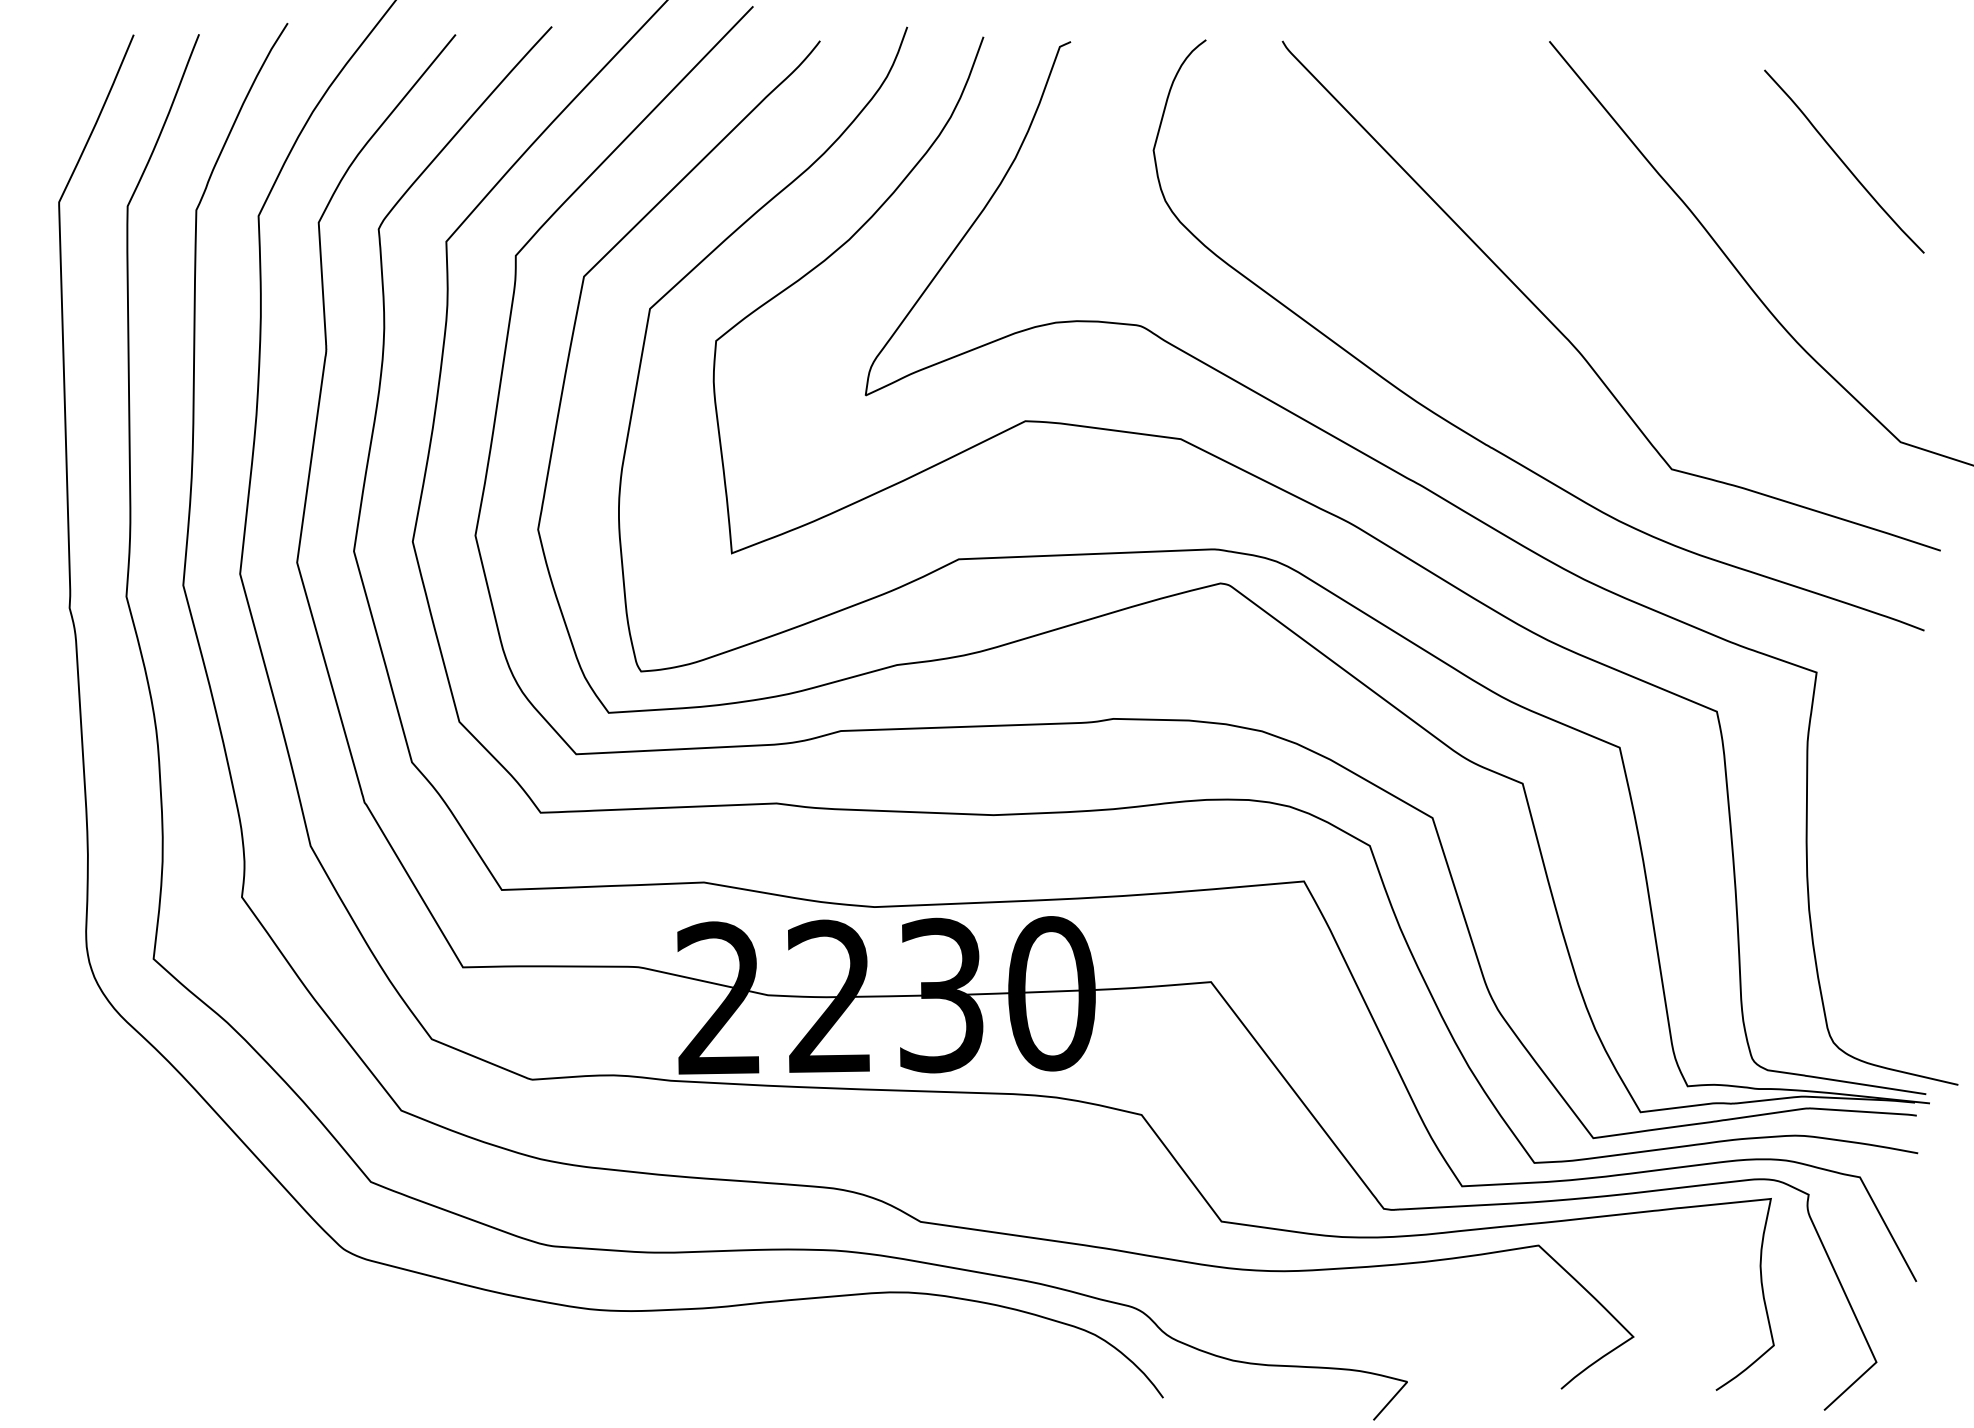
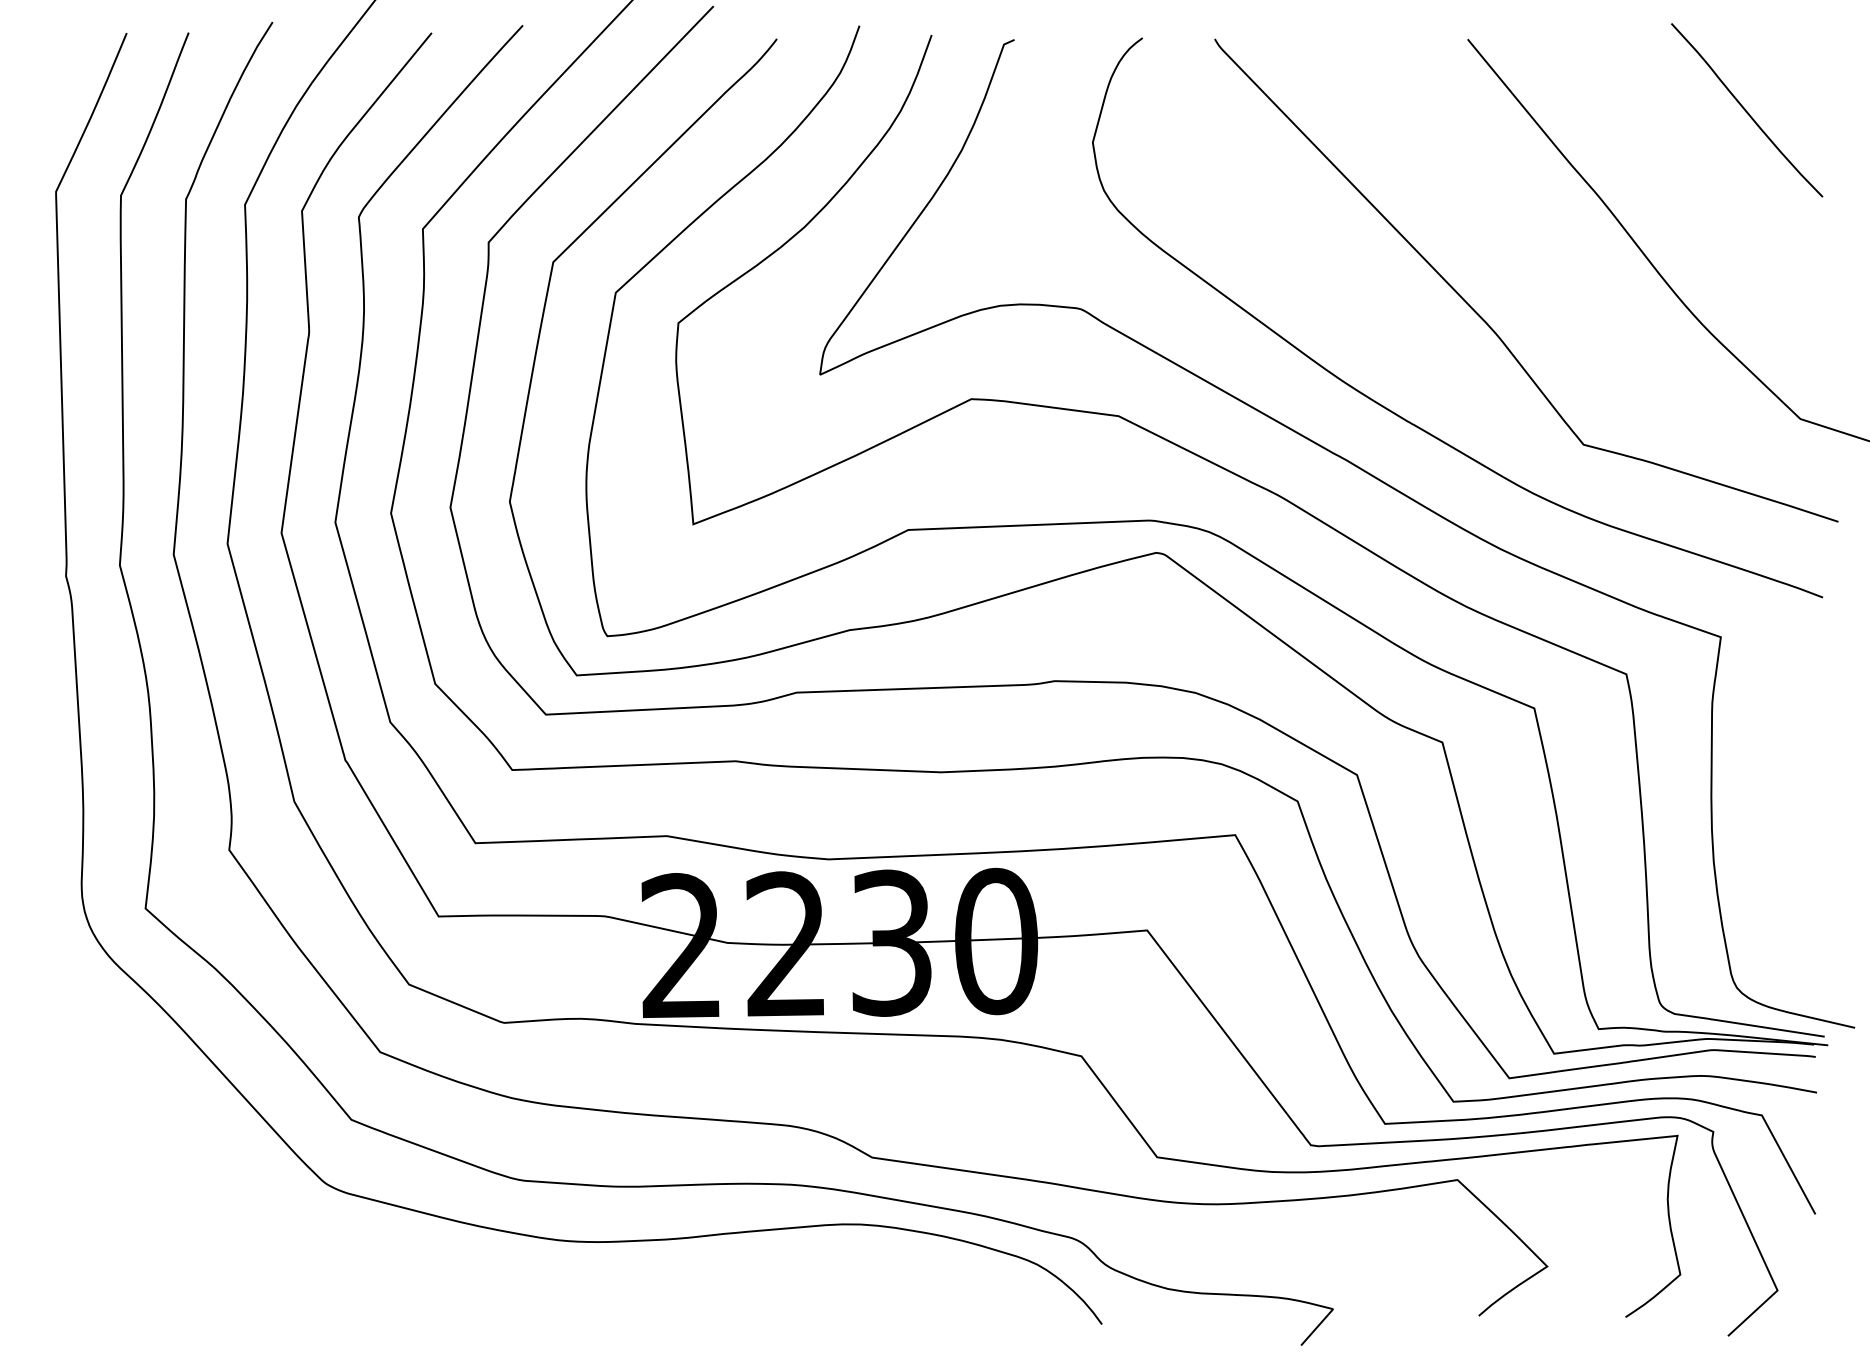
curve: (1843, 161) -> (1746, 110), moved

